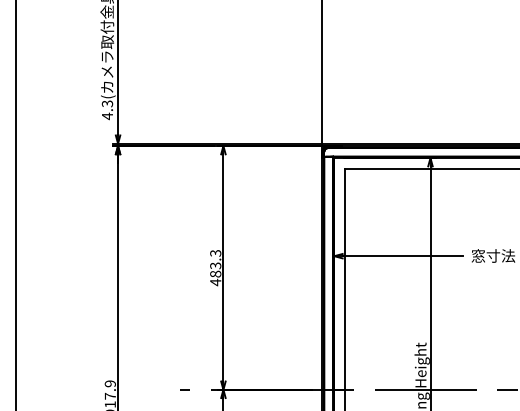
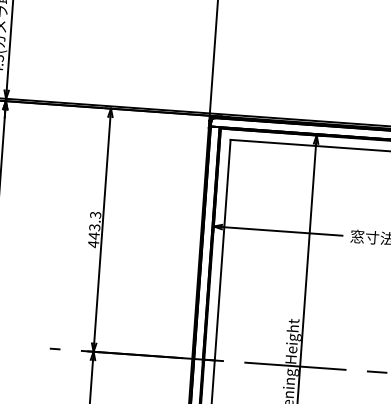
text: (215, 273) -> (94, 235), 483.3 -> 443.3

